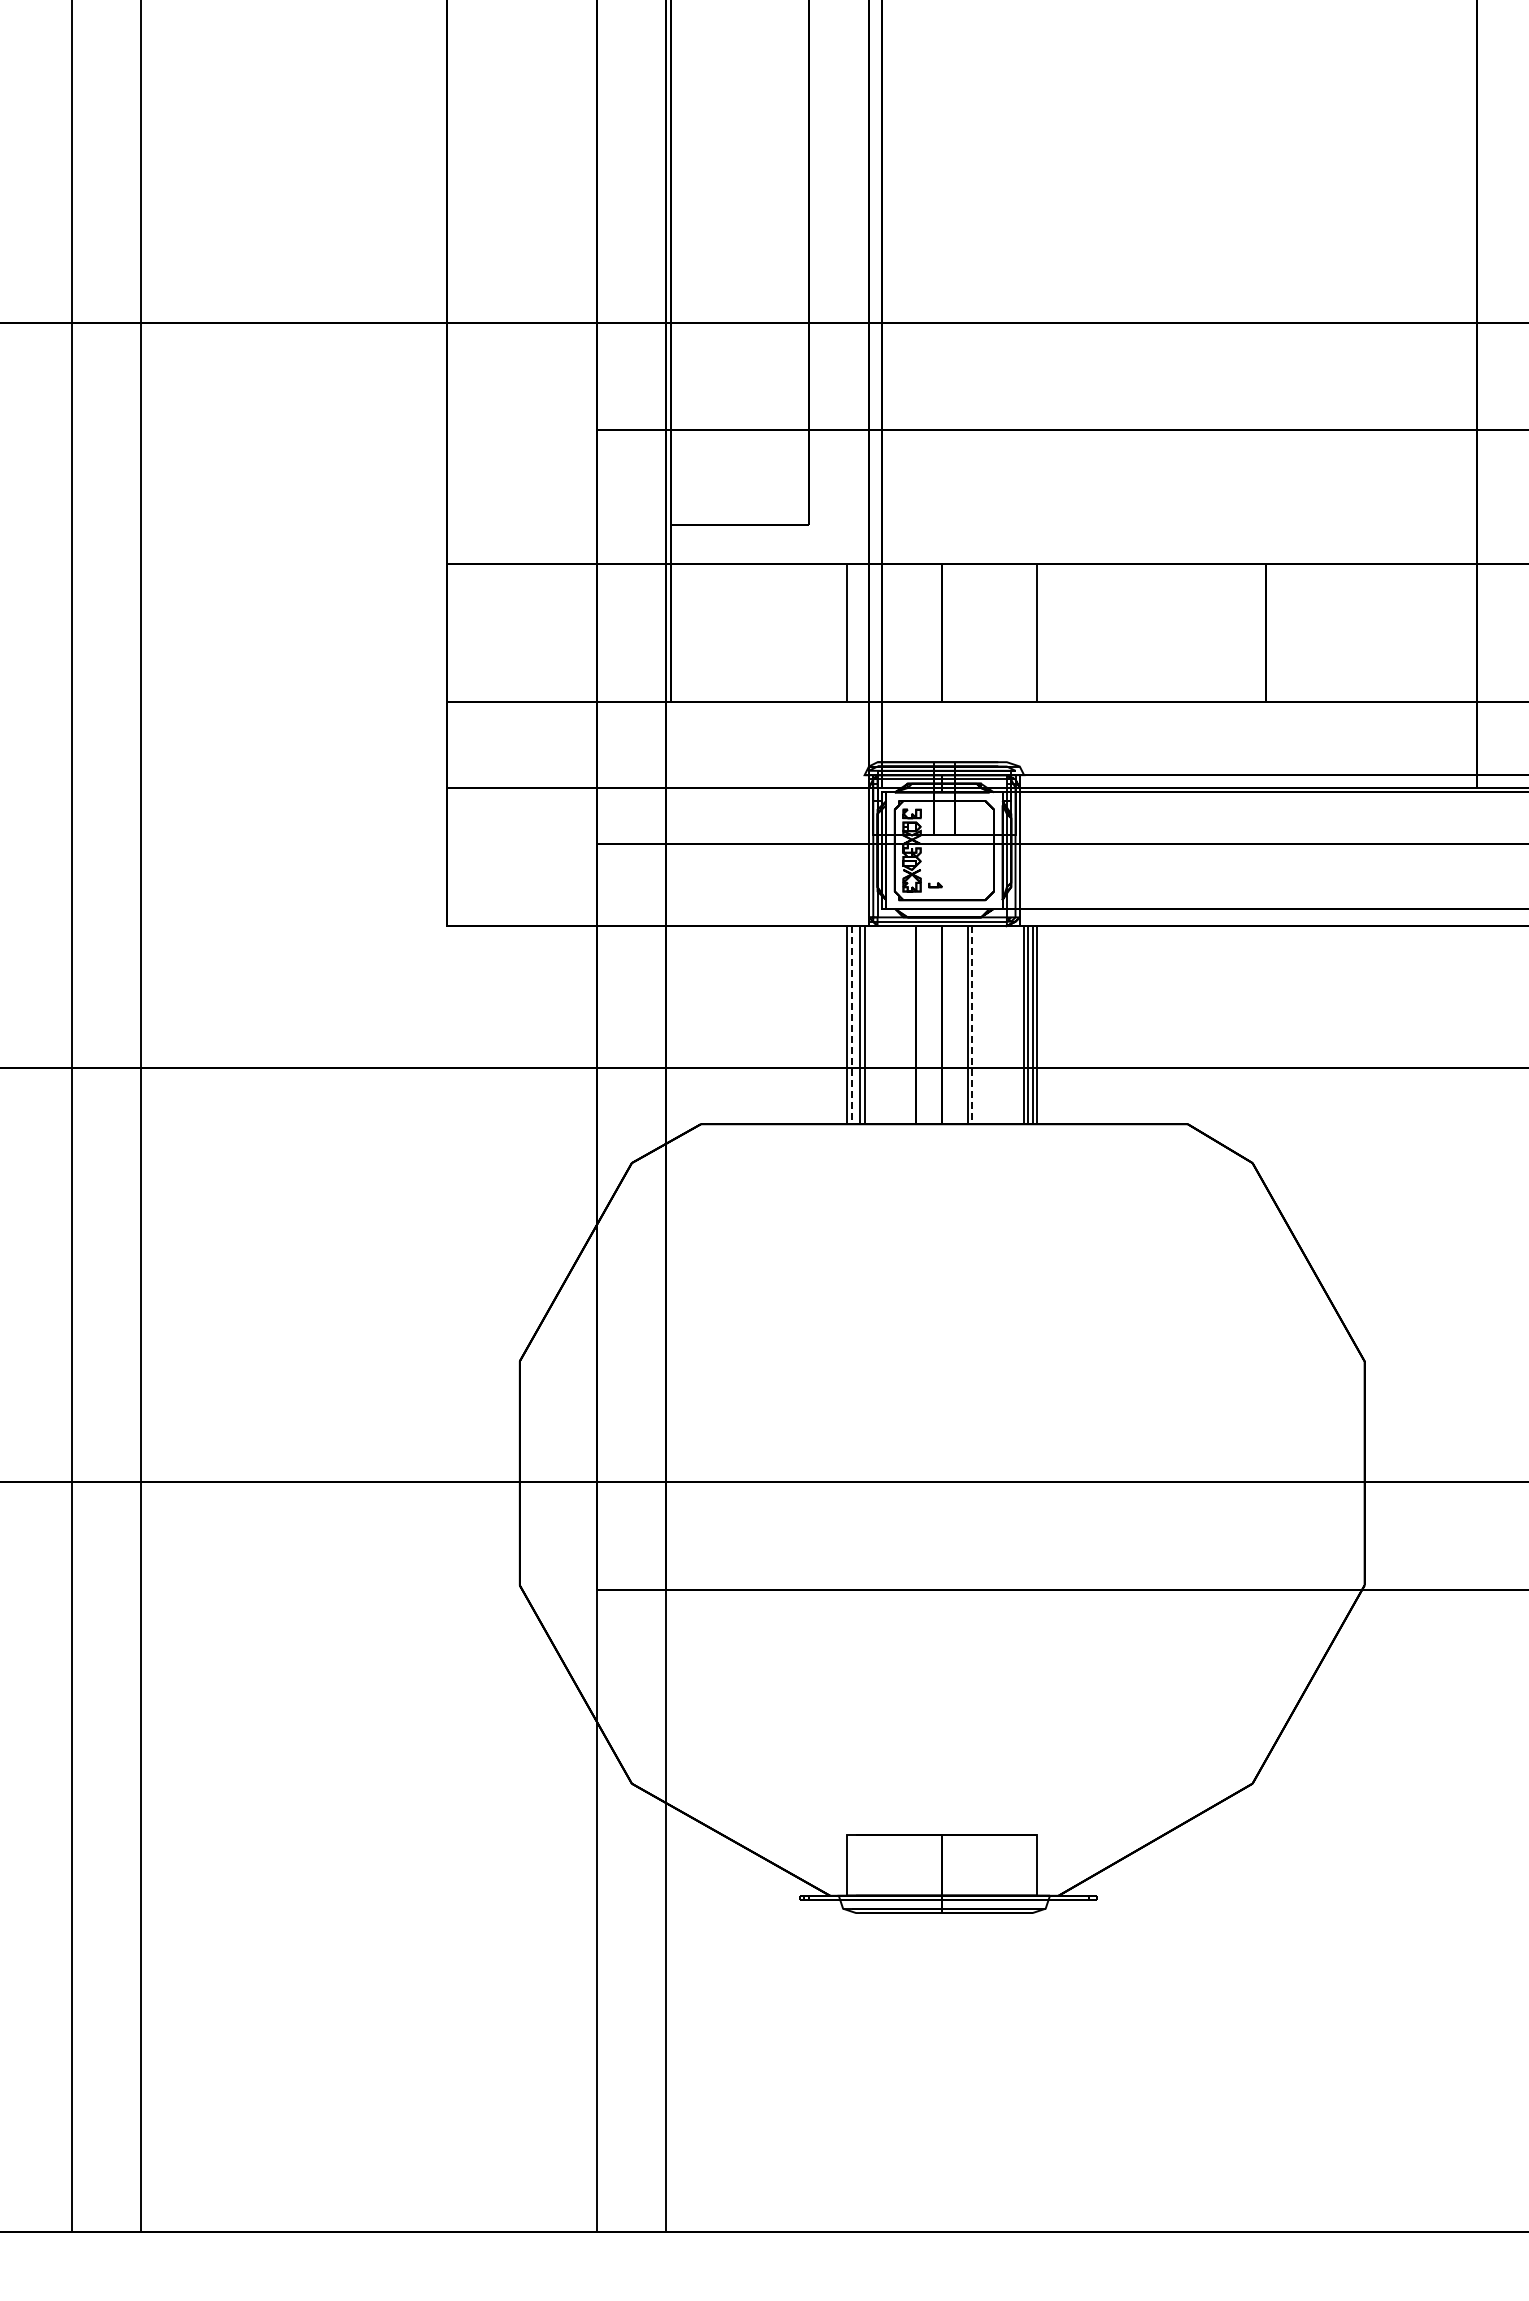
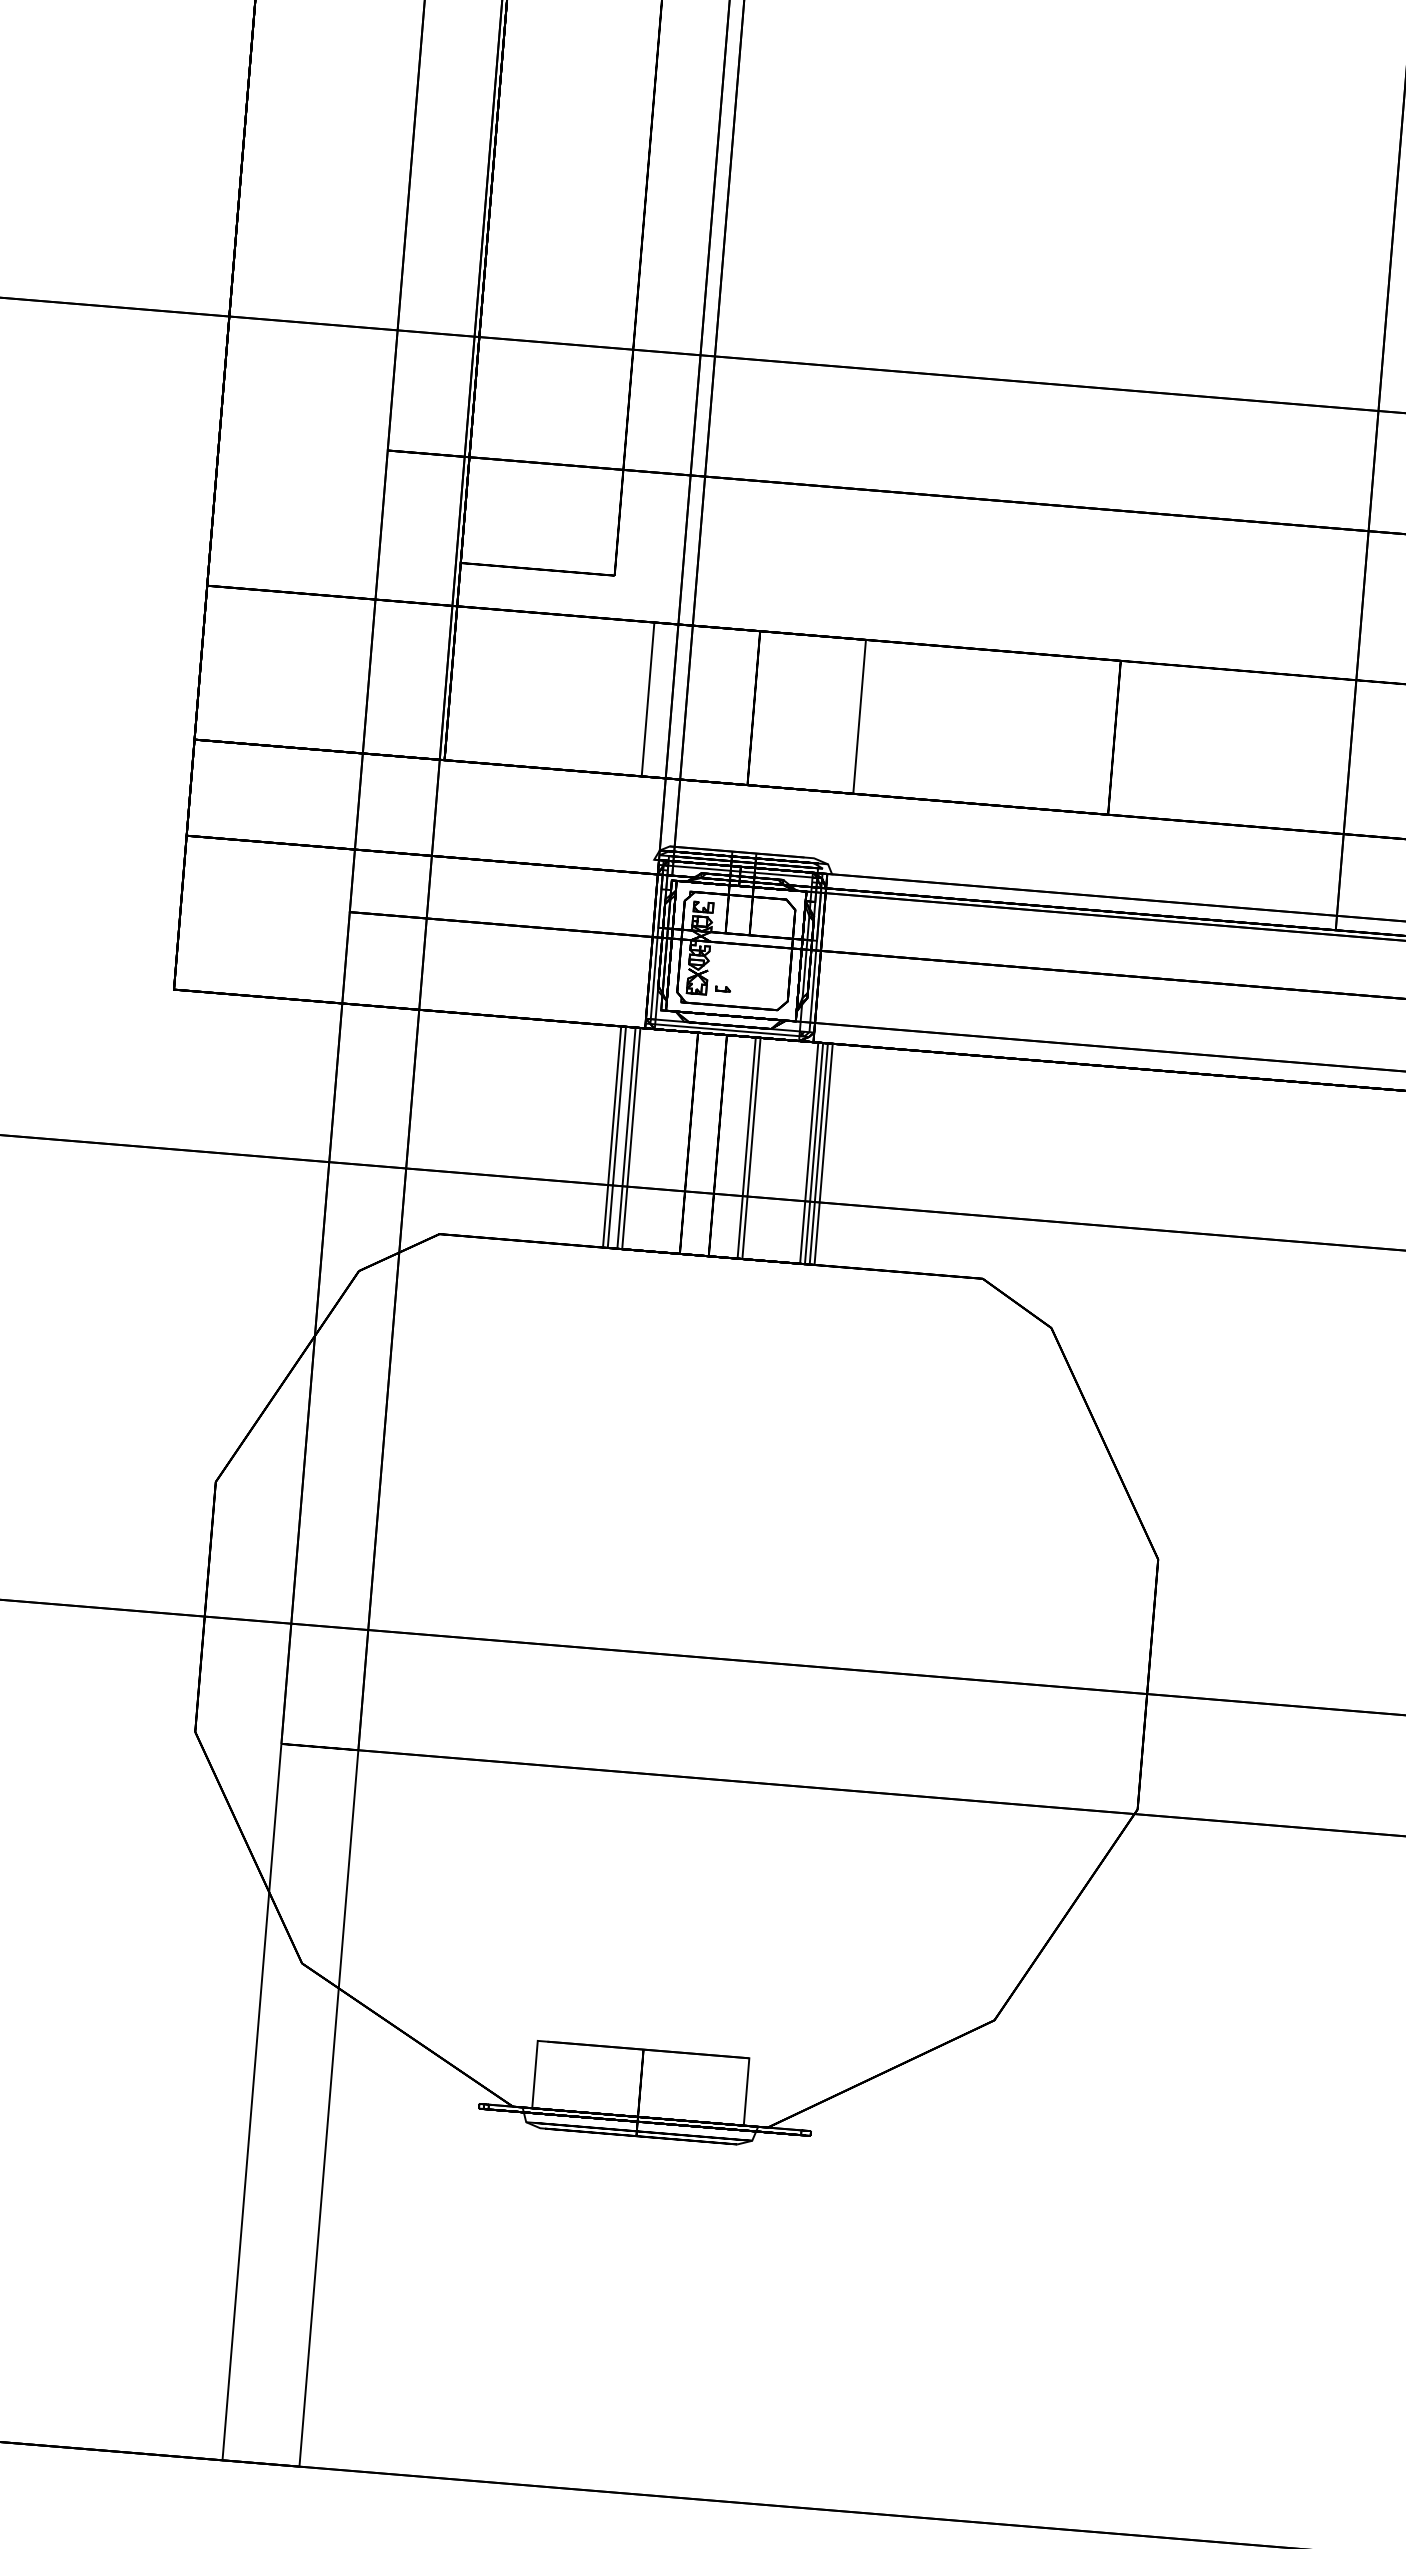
line: (851, 1025) -> (616, 1137), dashed -> solid
line: (972, 1025) -> (751, 1148), dashed -> solid

